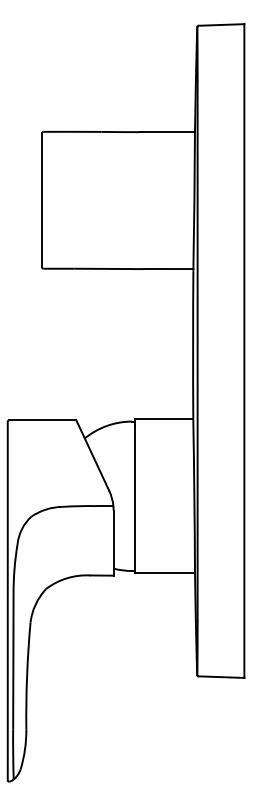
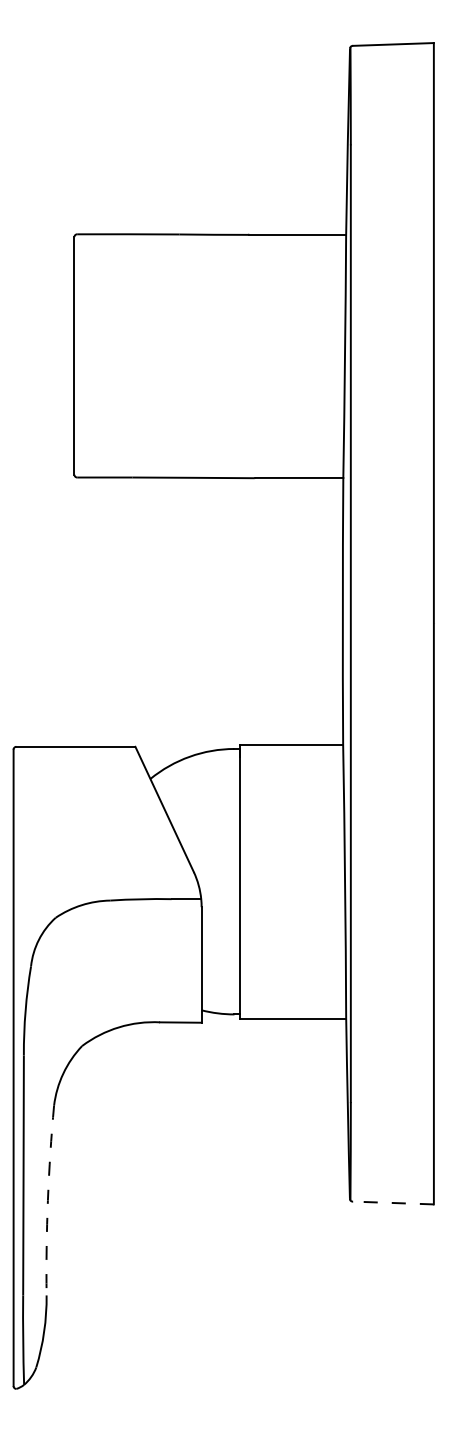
arc: (27, 675) -> (48, 1200), solid -> dashed
line: (221, 677) -> (393, 1203), solid -> dashed

